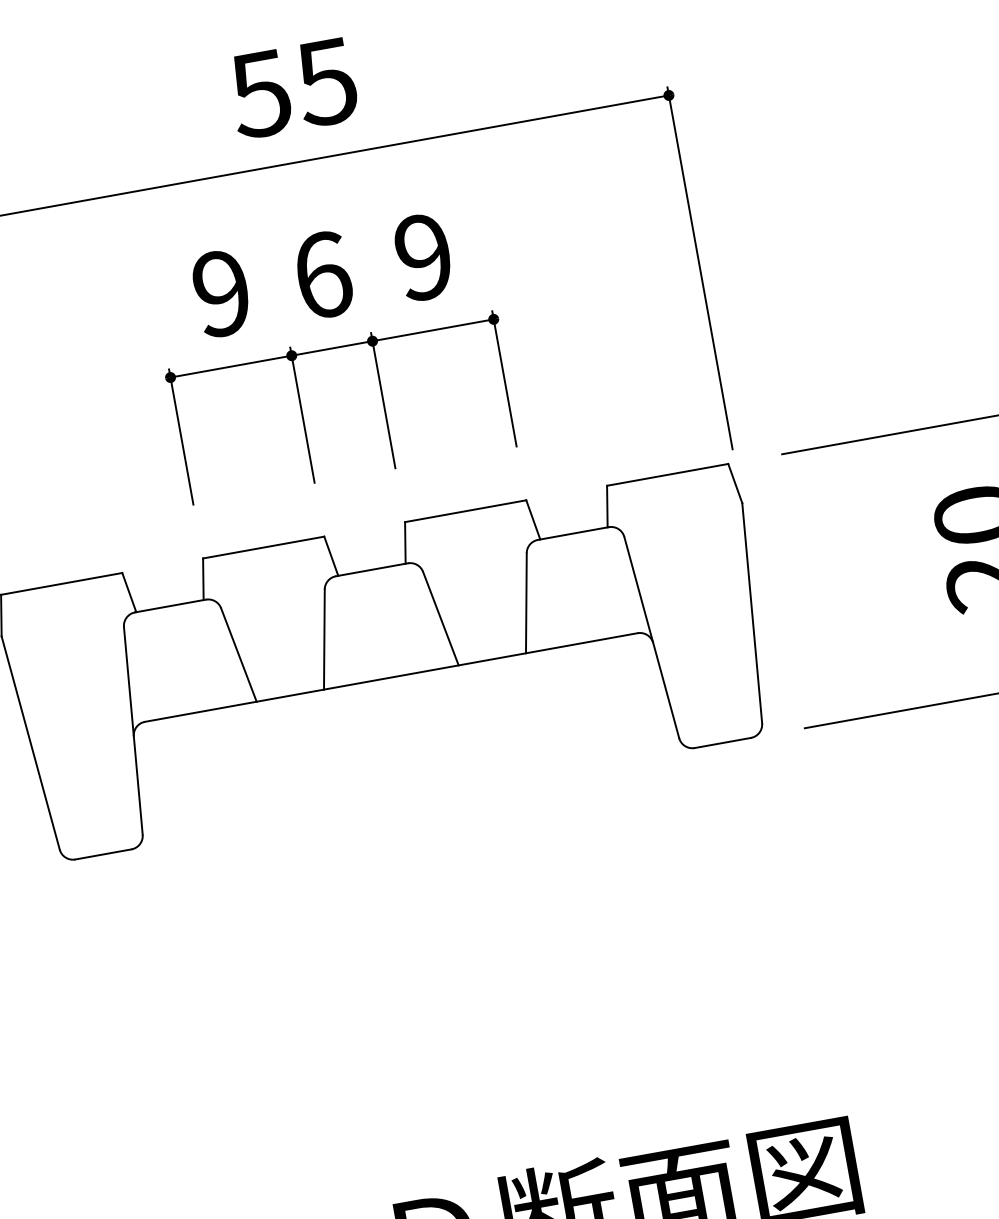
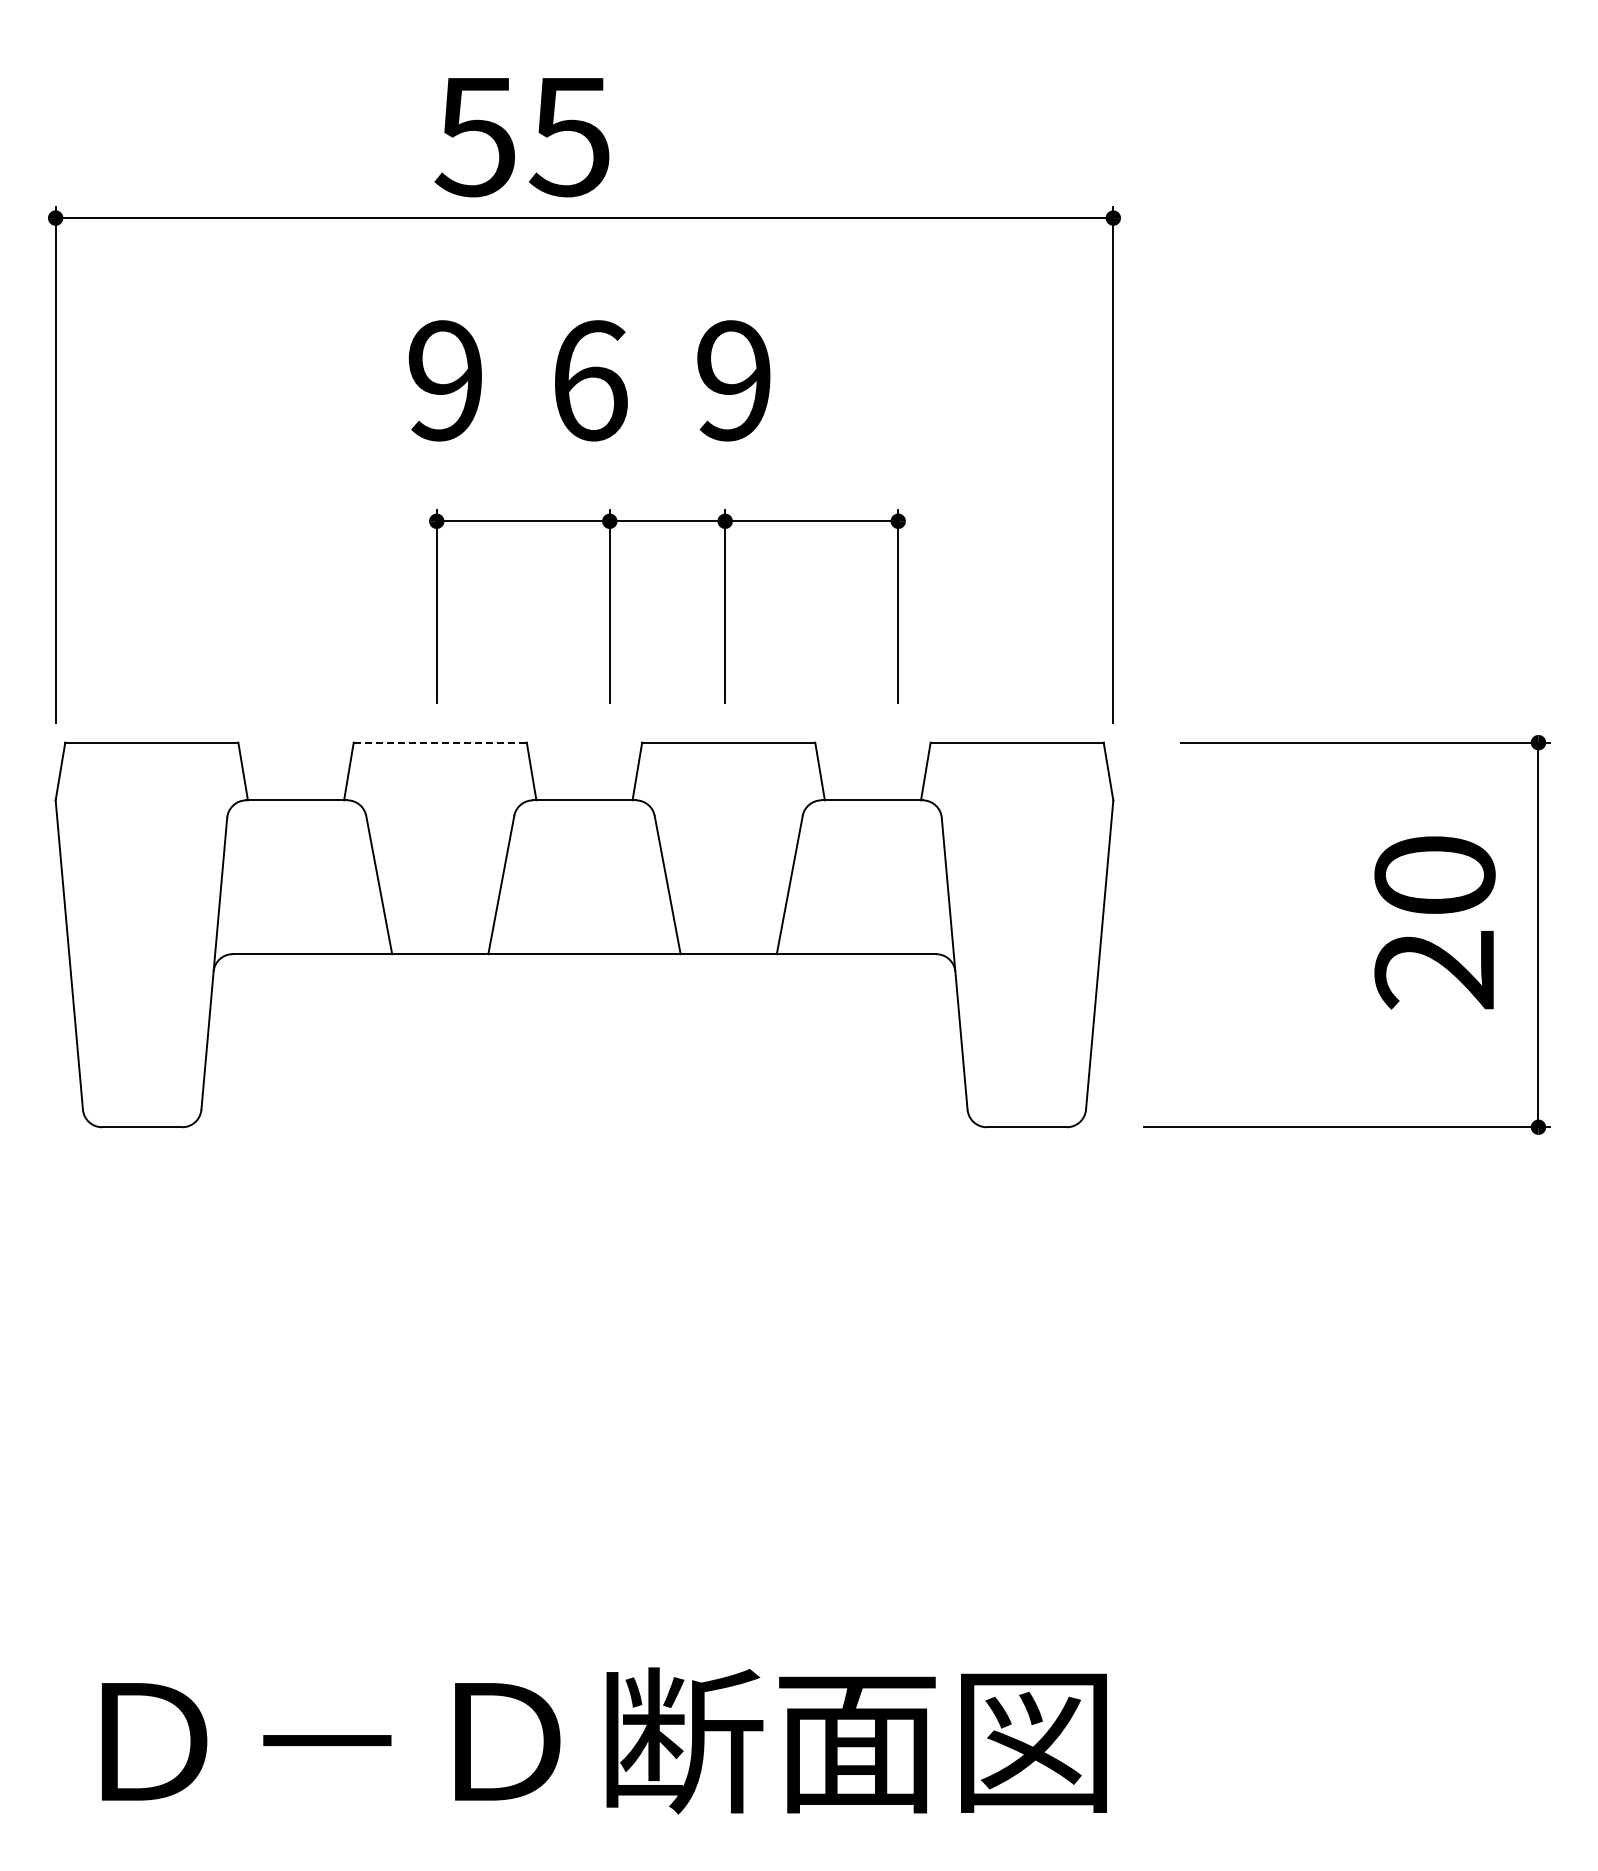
text: (292, 88) -> (521, 137), moved
part: (302, 415) -> (610, 606), moved
line: (263, 547) -> (440, 742), solid -> dashed

